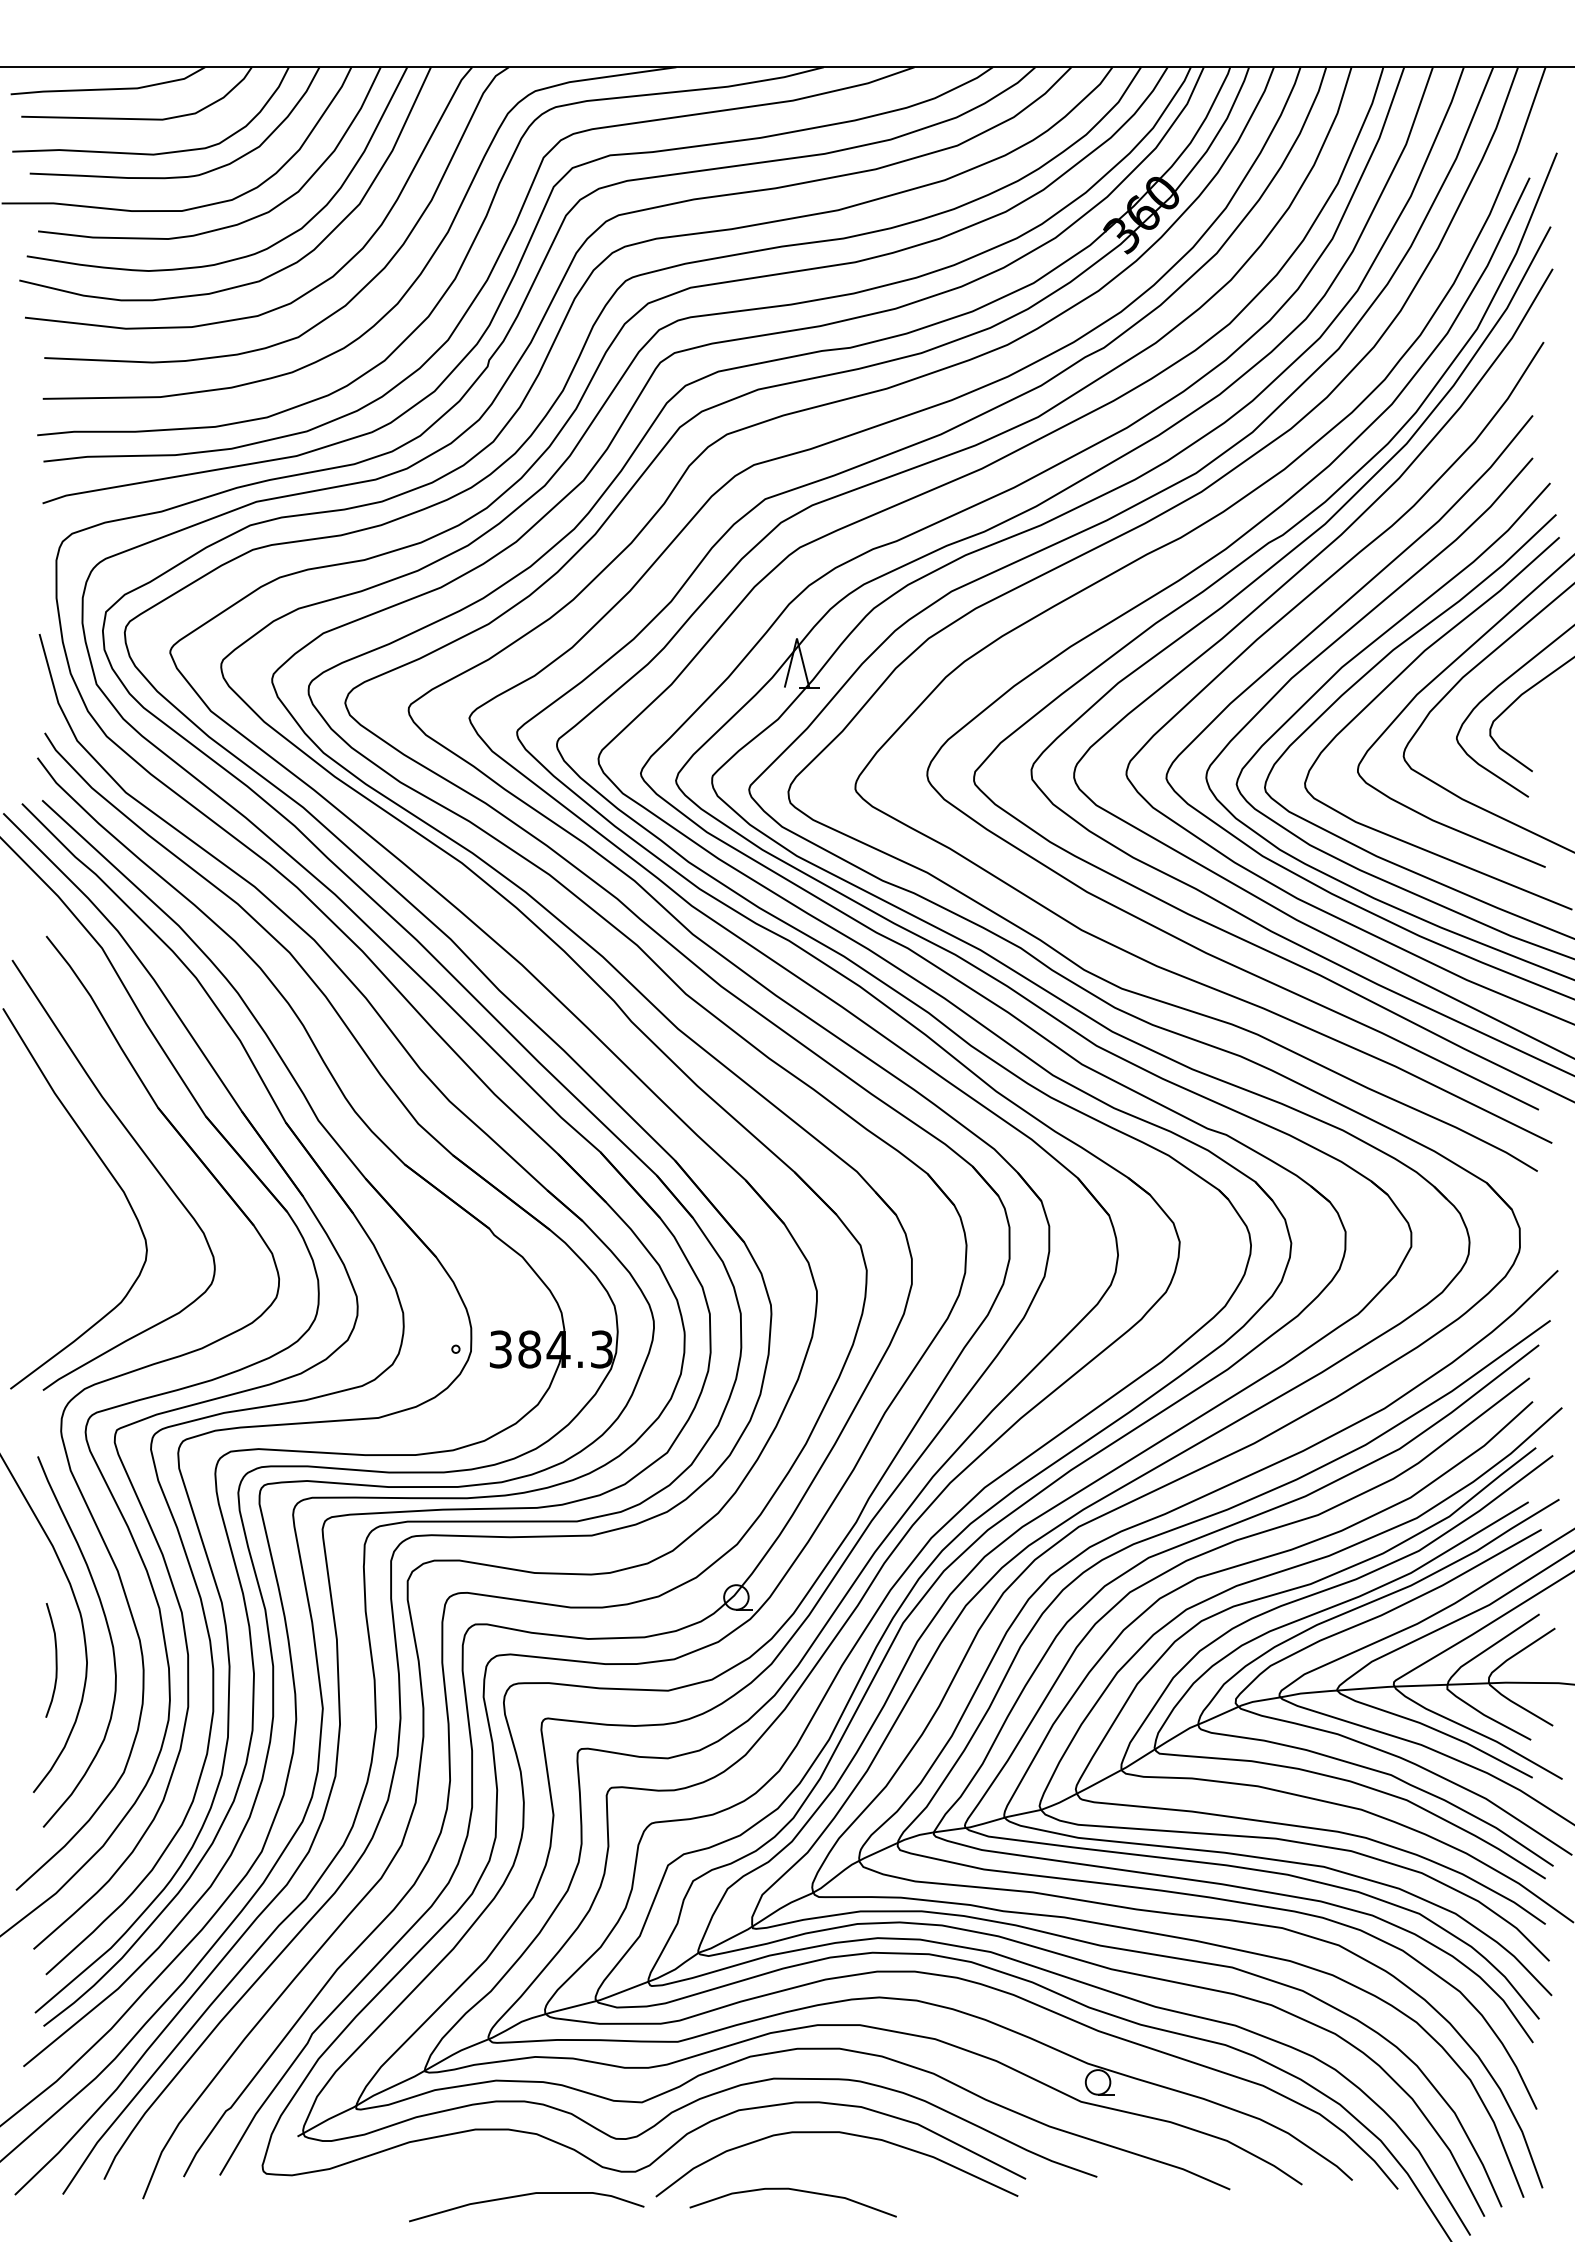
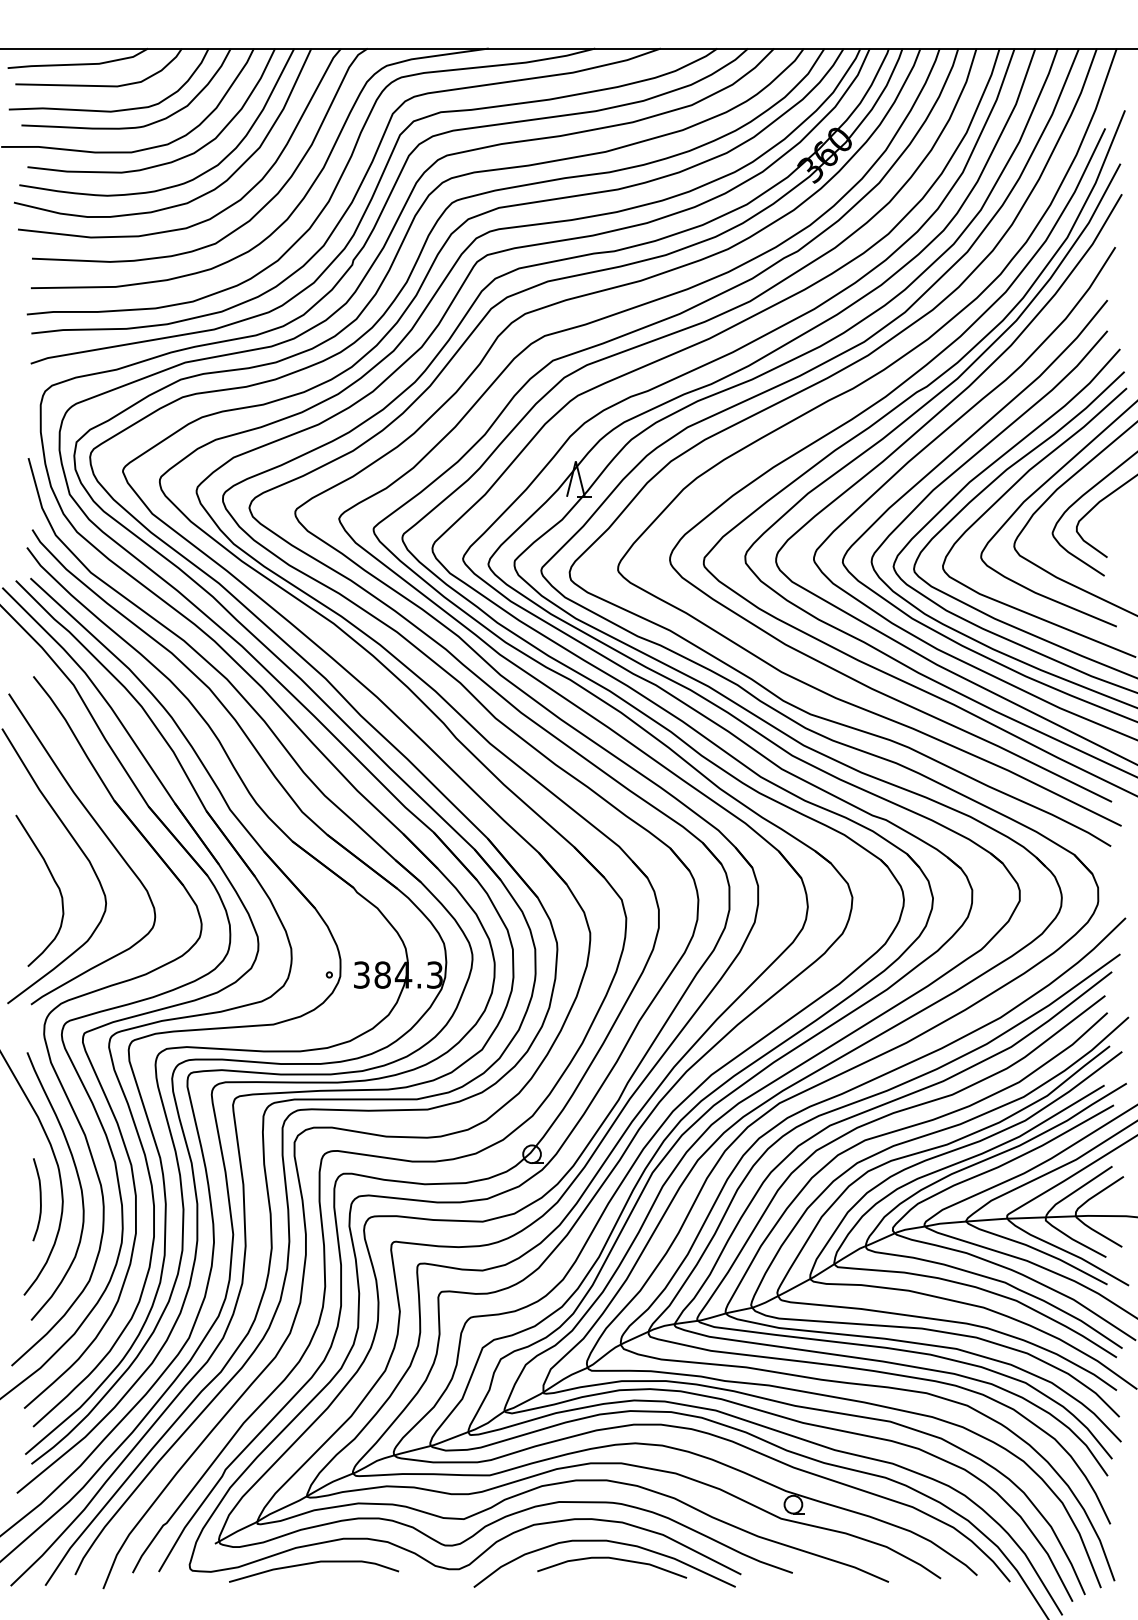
curve: (76, 1222) -> (55, 883), added
curve: (792, 2190) -> (611, 1558), moved
curve: (523, 2196) -> (311, 1564), moved

